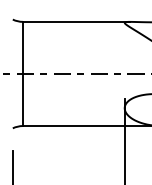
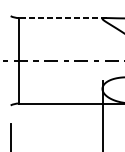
line: (76, 21) -> (62, 17), solid -> dashed

